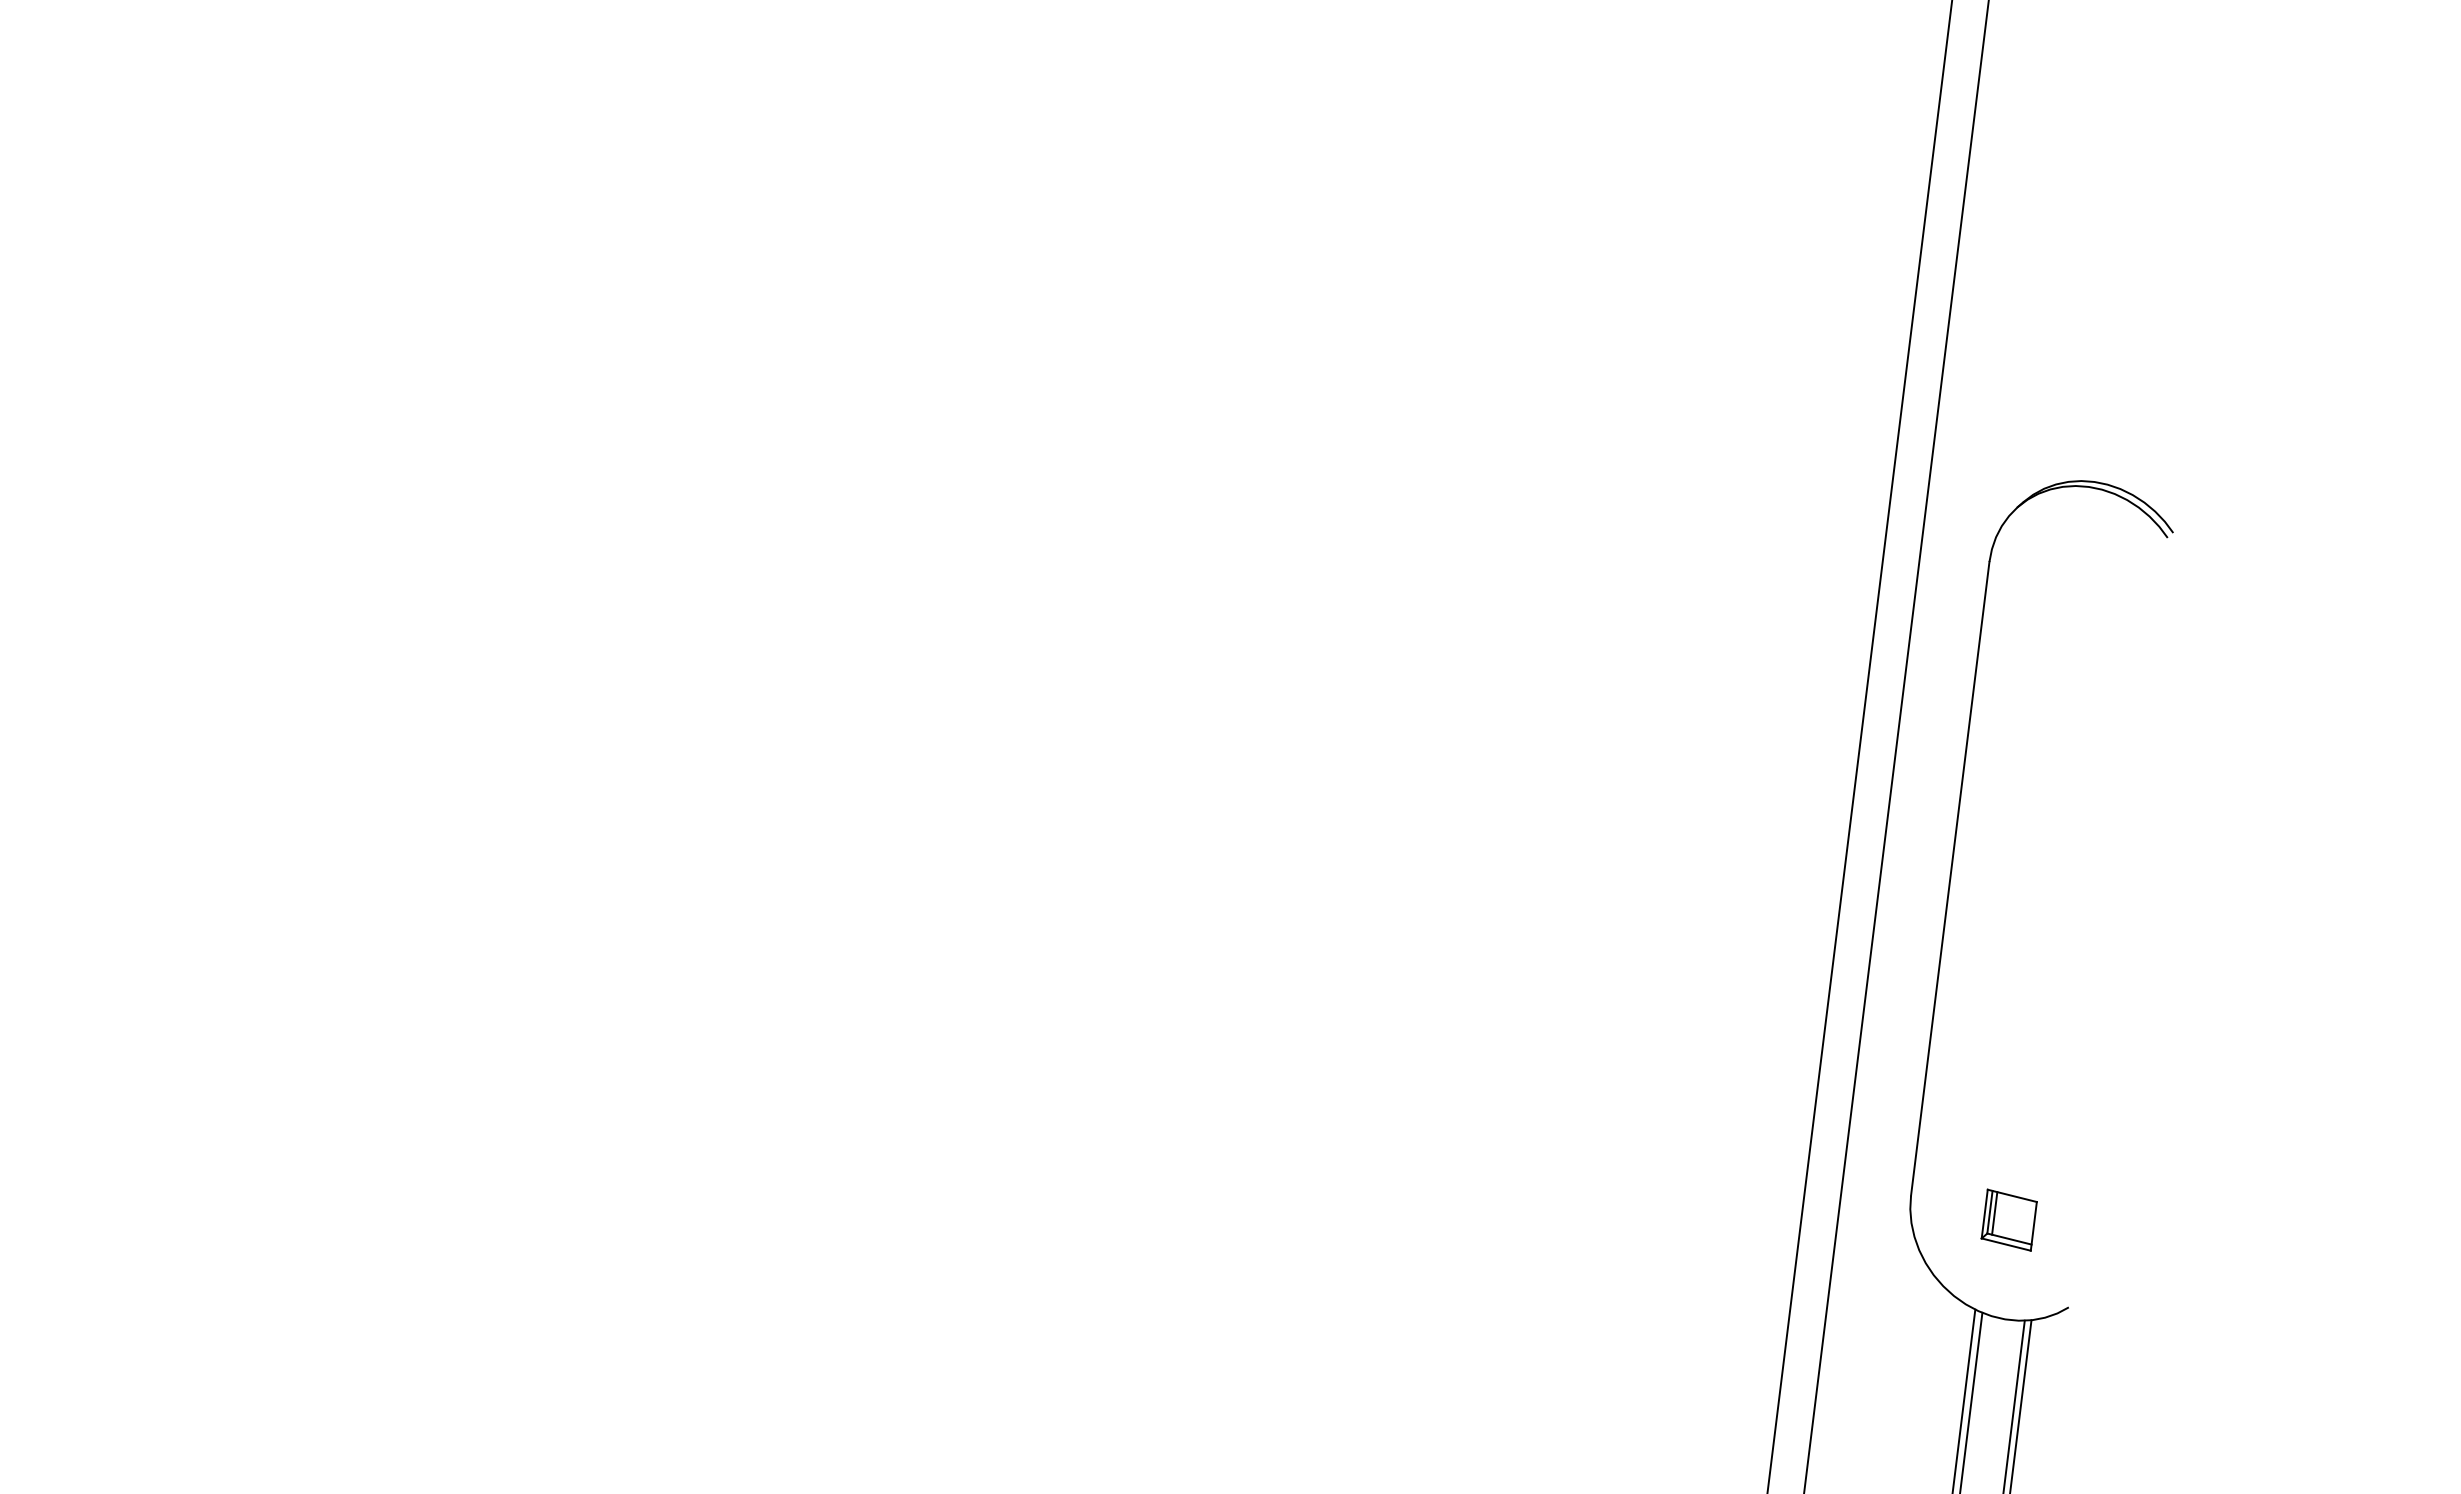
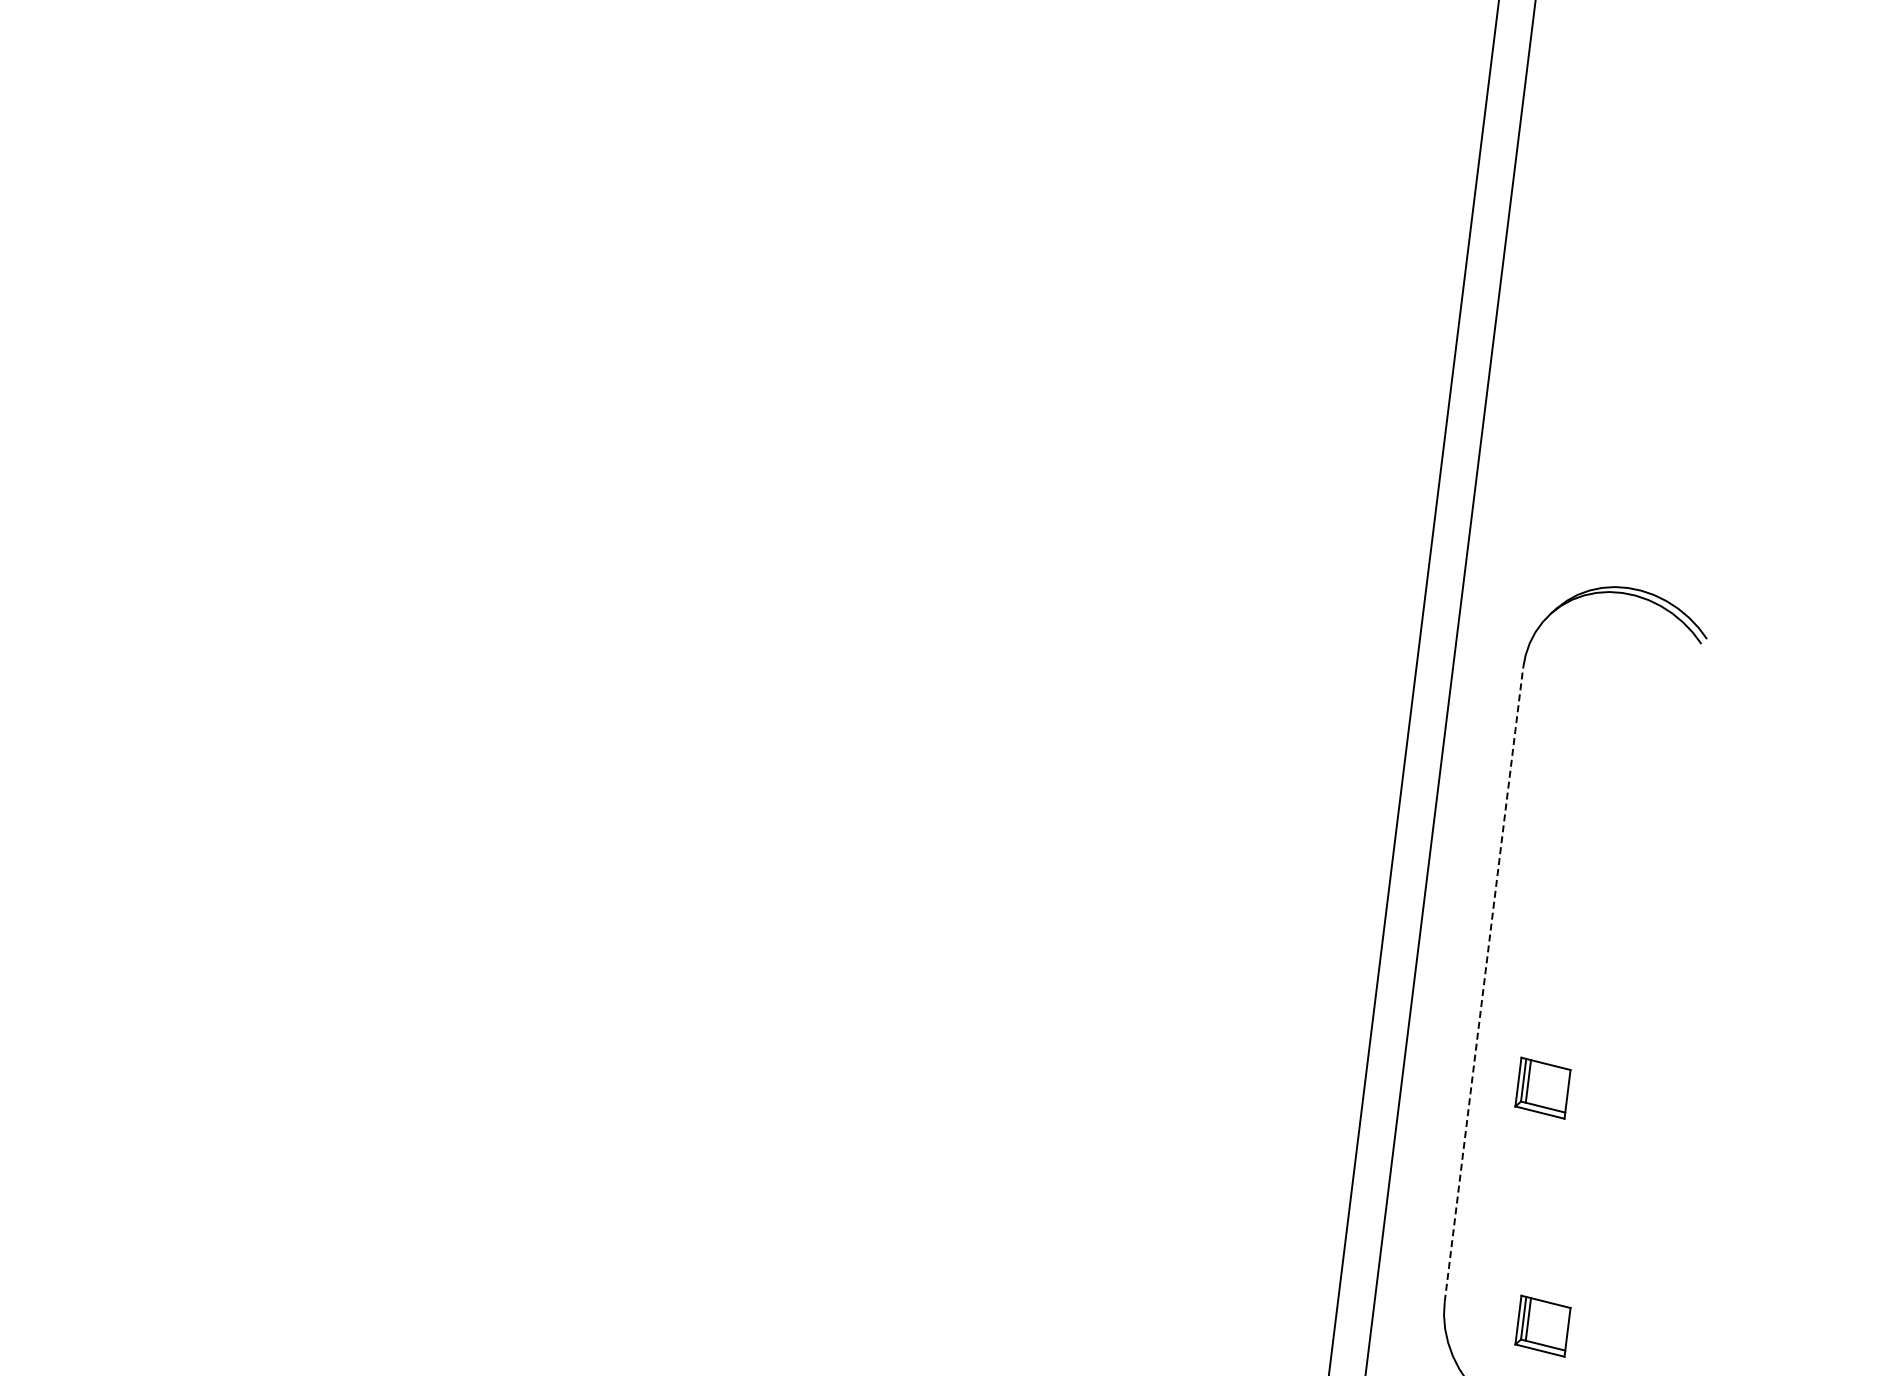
line: (1950, 878) -> (1484, 984), solid -> dashed
part: (2008, 981) -> (1542, 1087), added

